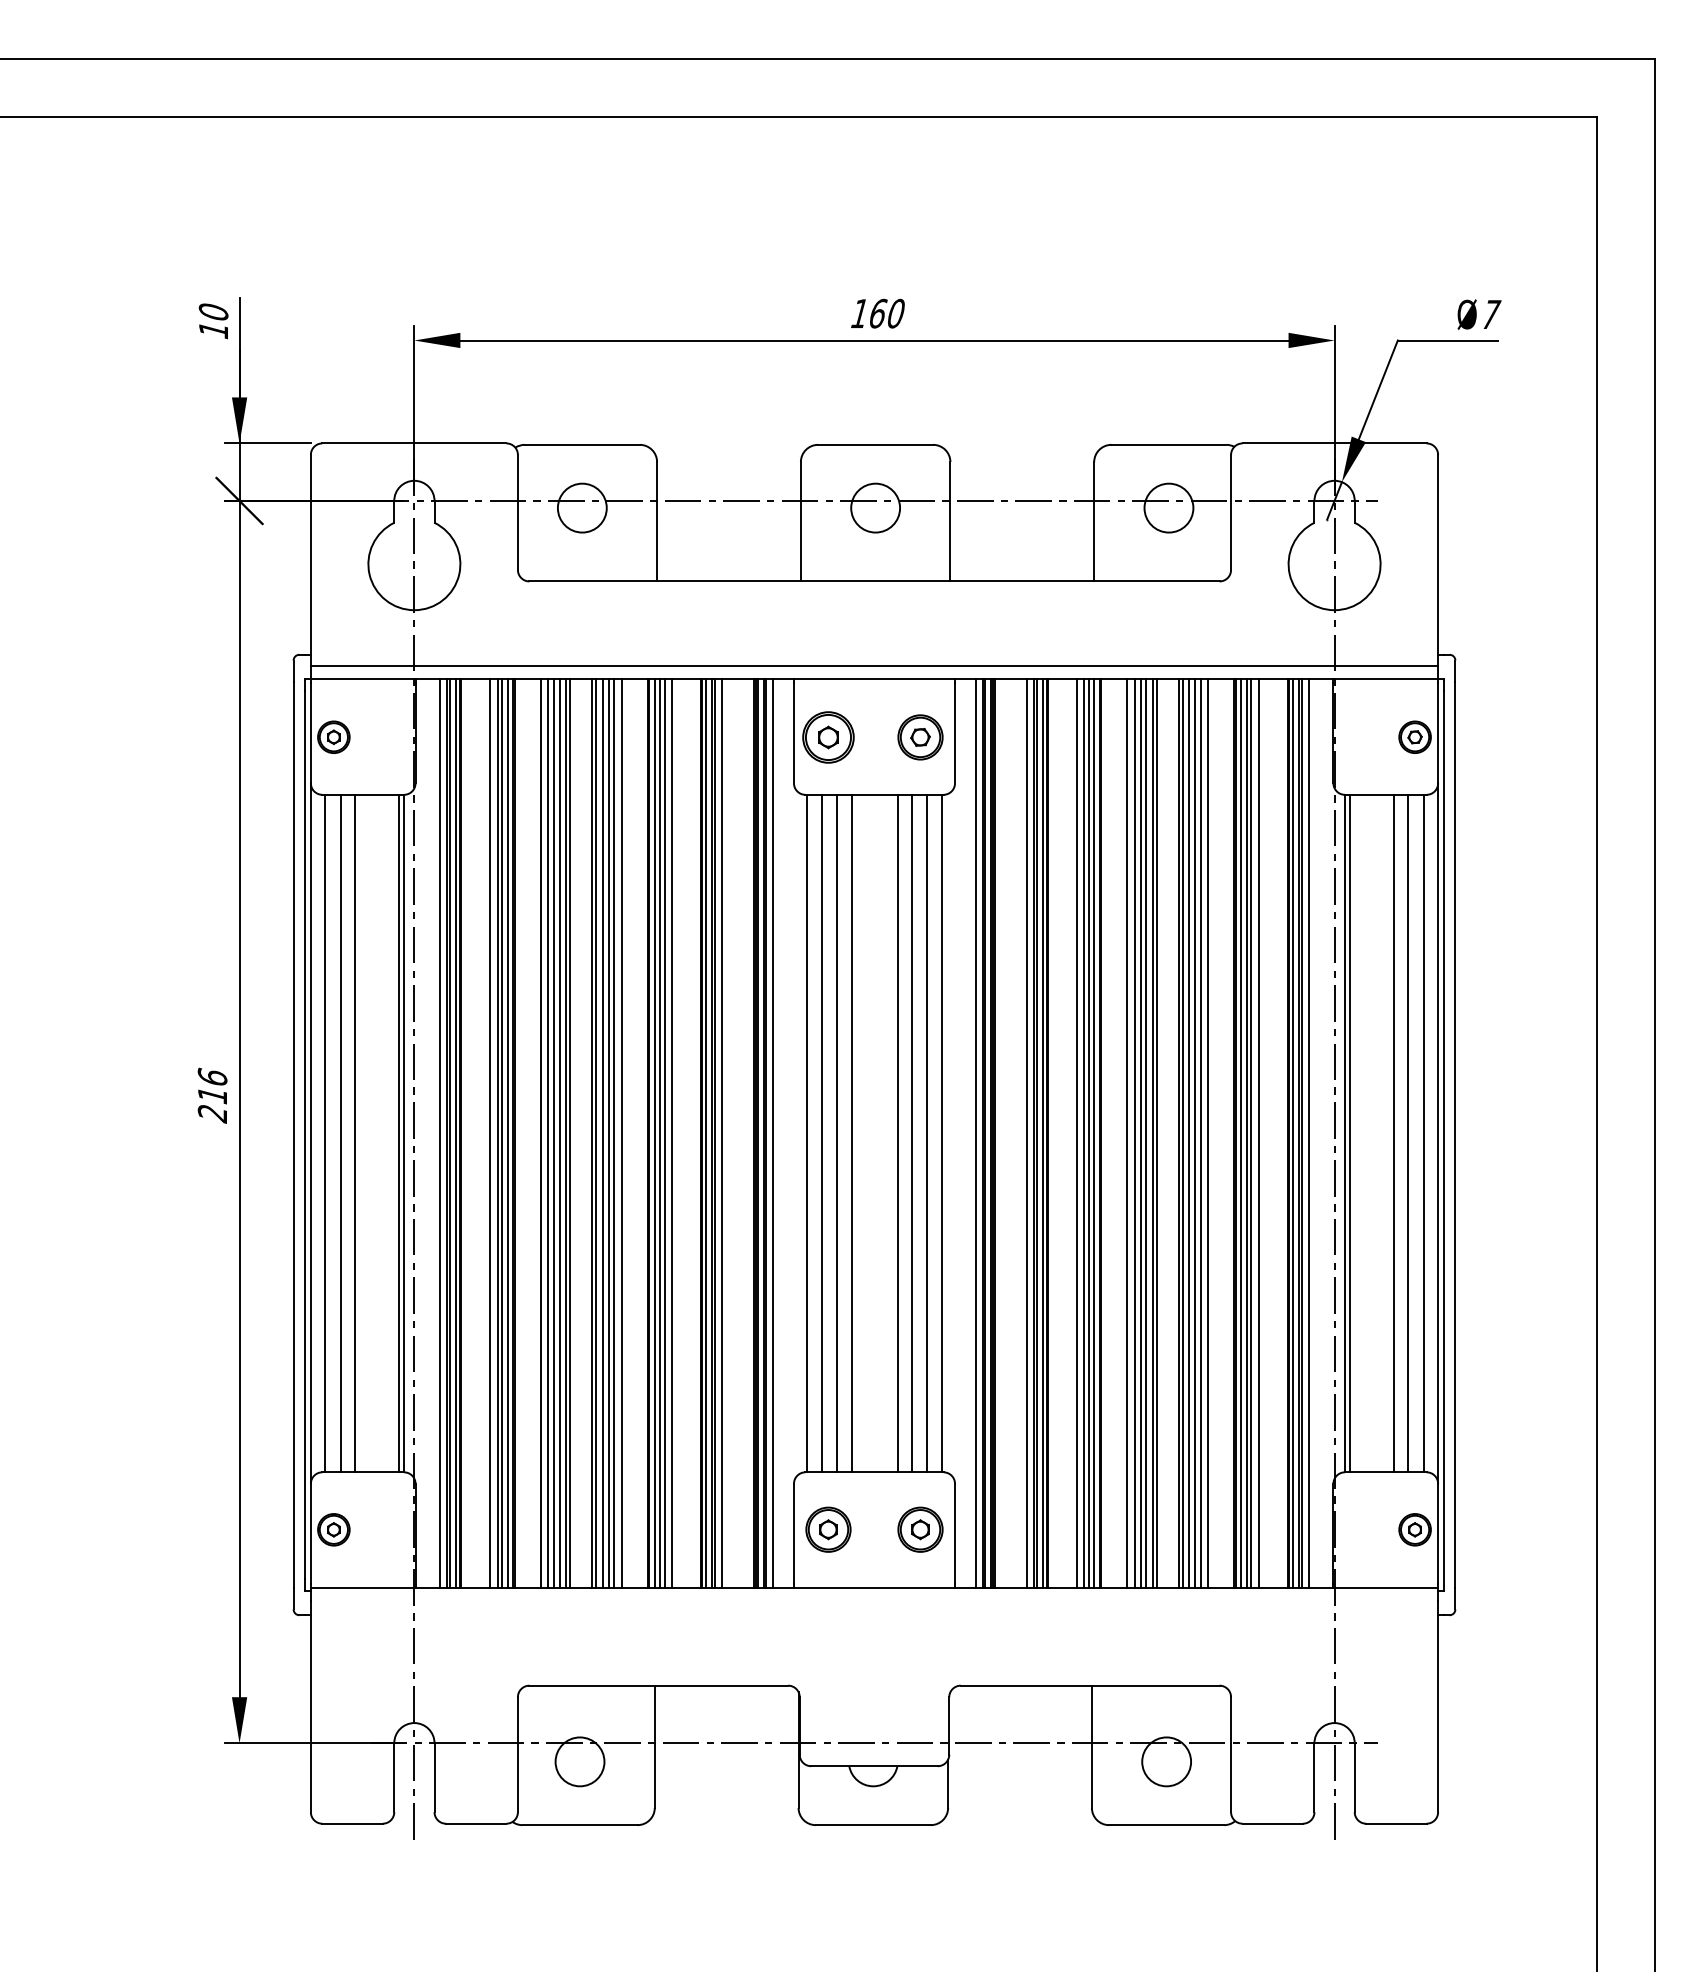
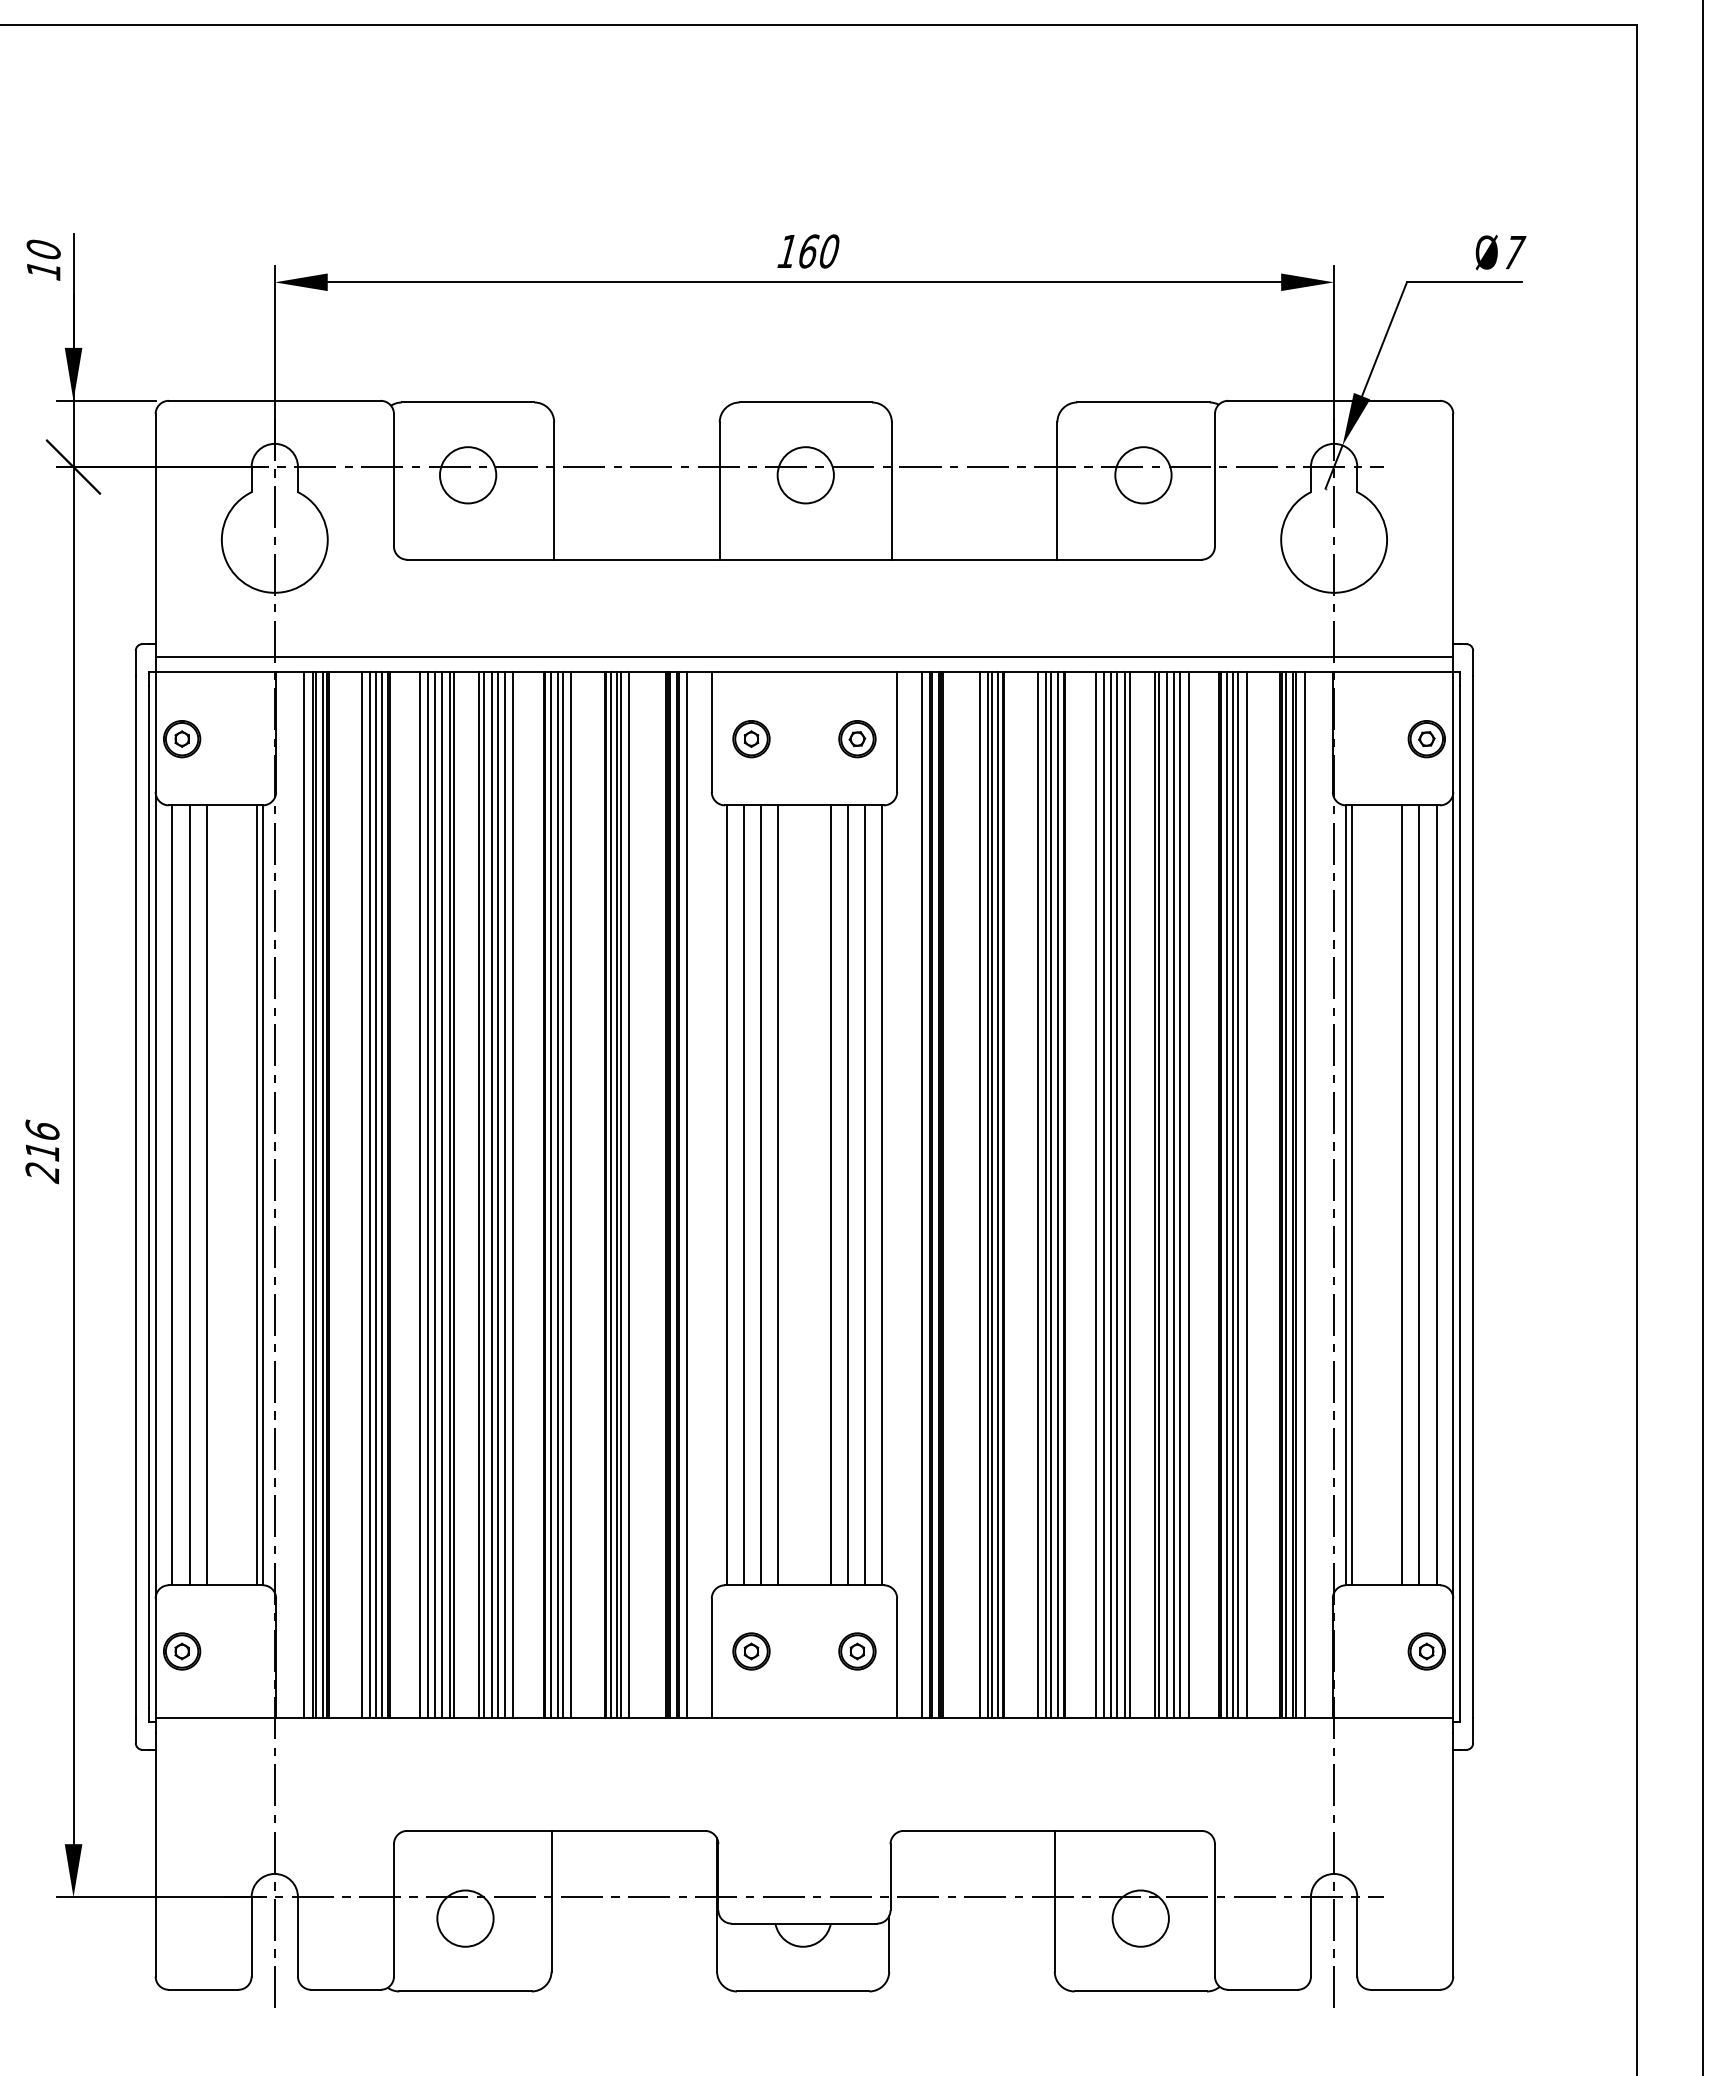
part: (828, 736) -> (751, 738), size x0.62
part: (920, 736) -> (857, 738), size x0.71
part: (828, 1529) -> (751, 1651), size x0.71
part: (920, 1529) -> (857, 1651), size x0.71

